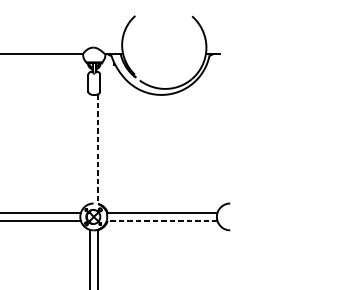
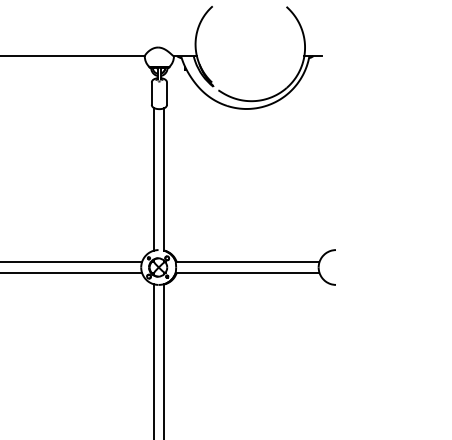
line: (90, 149) -> (154, 179), added
line: (98, 149) -> (164, 180), dashed -> solid
line: (162, 220) -> (247, 272), dashed -> solid

